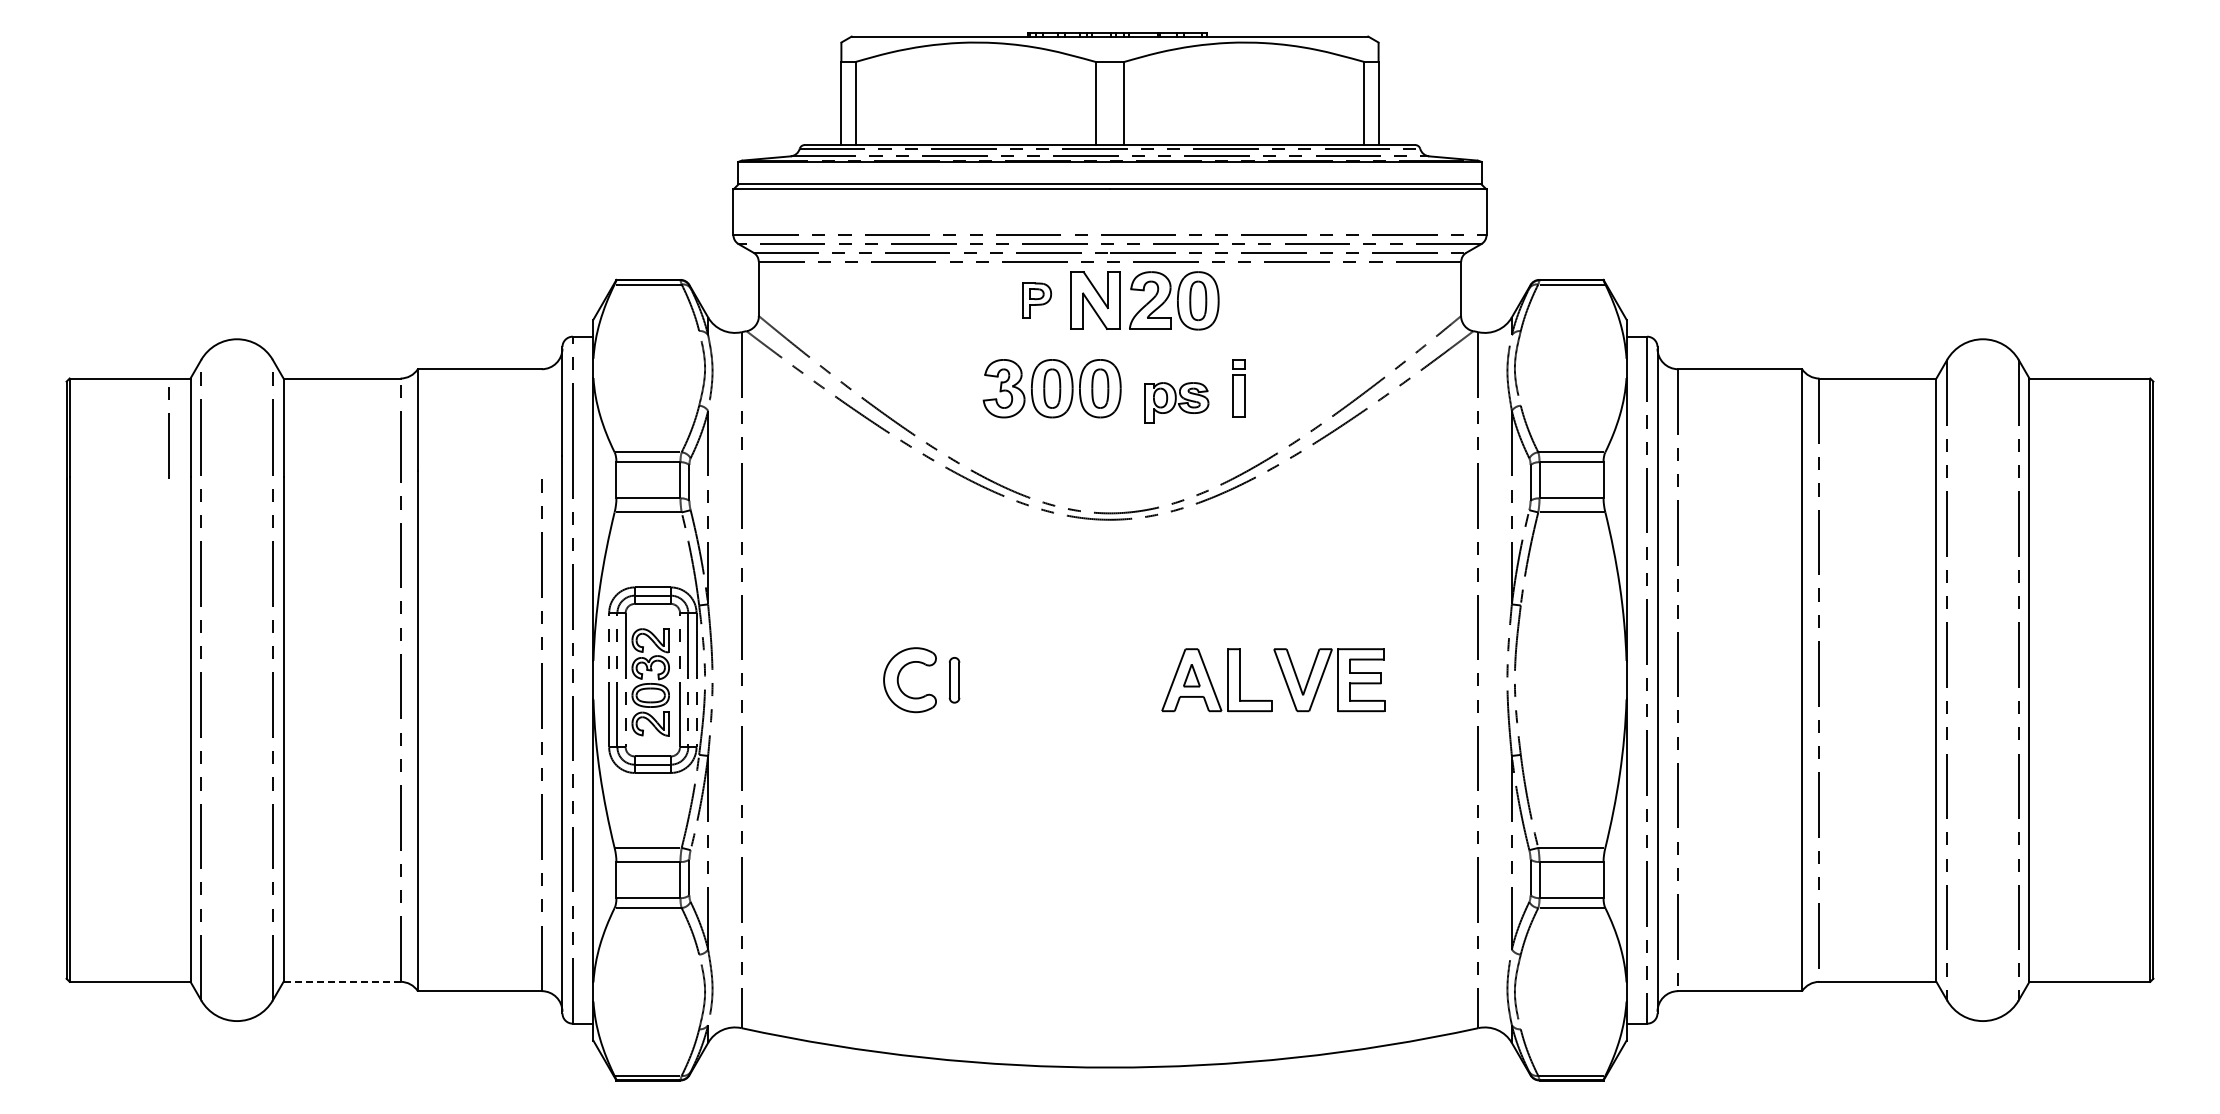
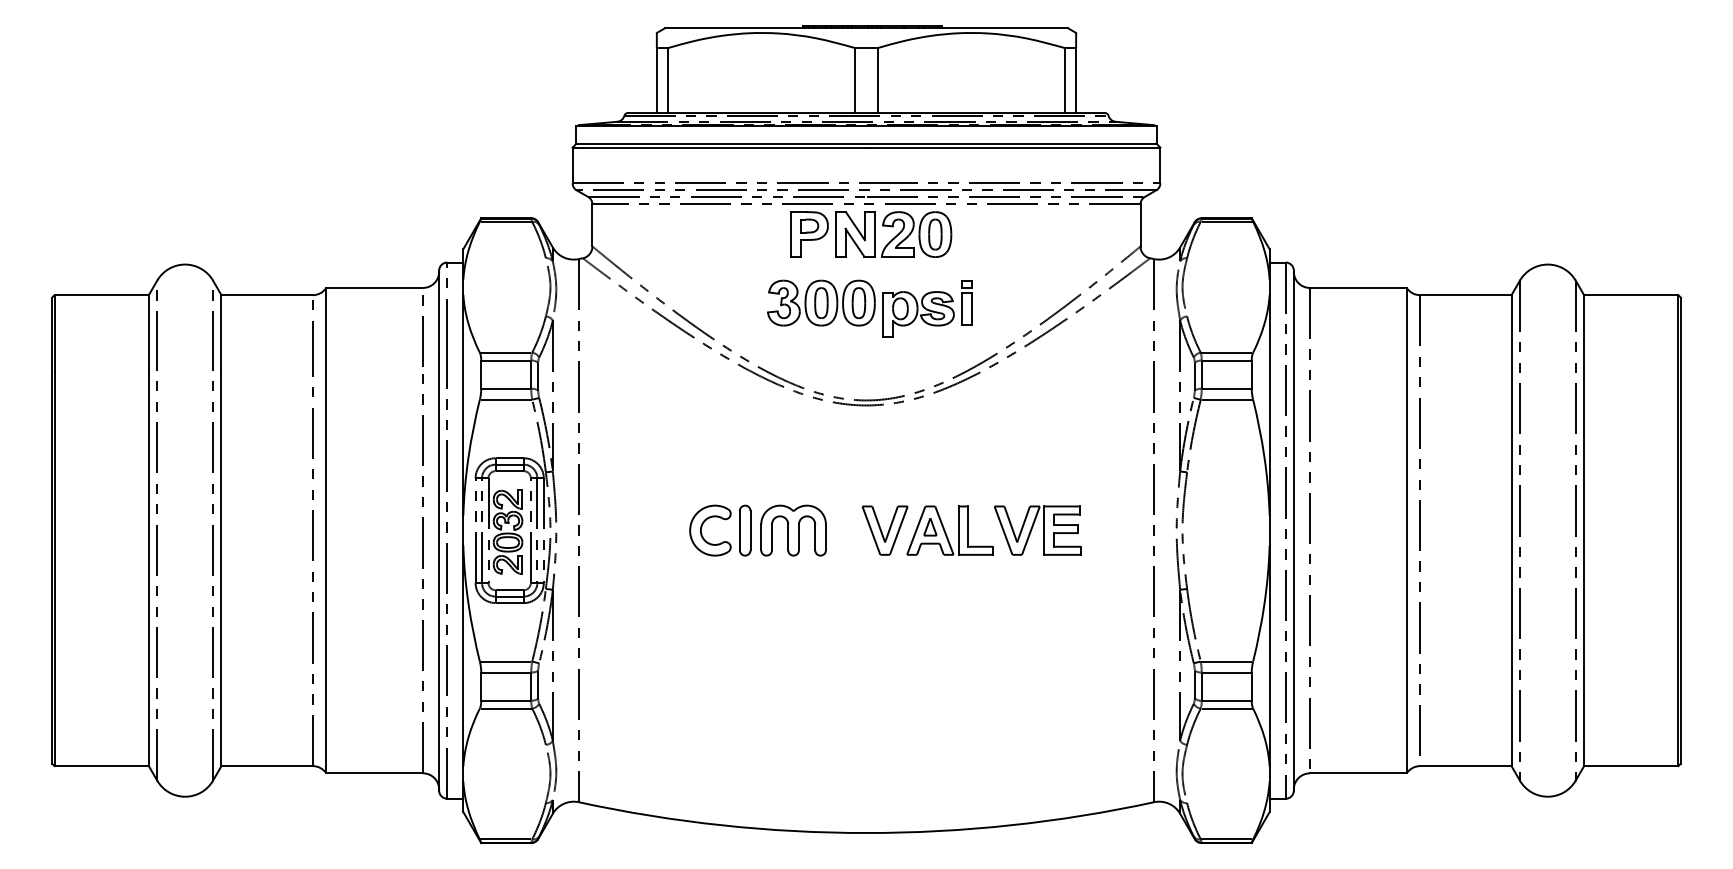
part: (1036, 300) -> (809, 234), size x1.67
part: (1176, 402) -> (918, 313), size x1.43
line: (168, 432) -> (422, 331), moved
part: (954, 680) -> (745, 530), size x1.43
part: (1016, 680) -> (793, 530), added
part: (1133, 680) -> (884, 530), added
line: (342, 981) -> (267, 765), dashed -> solid

